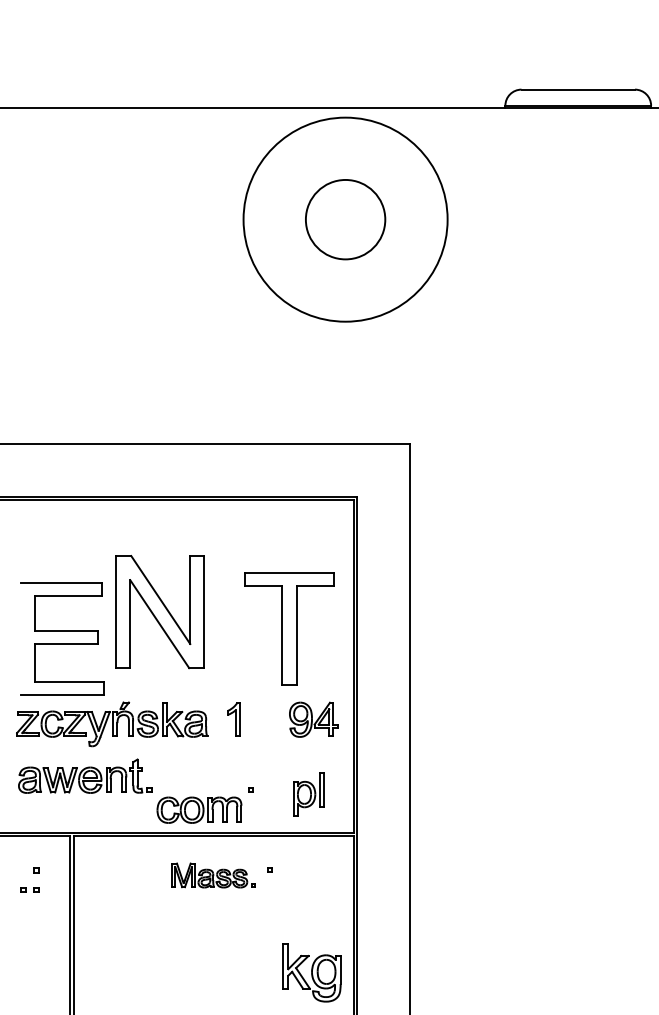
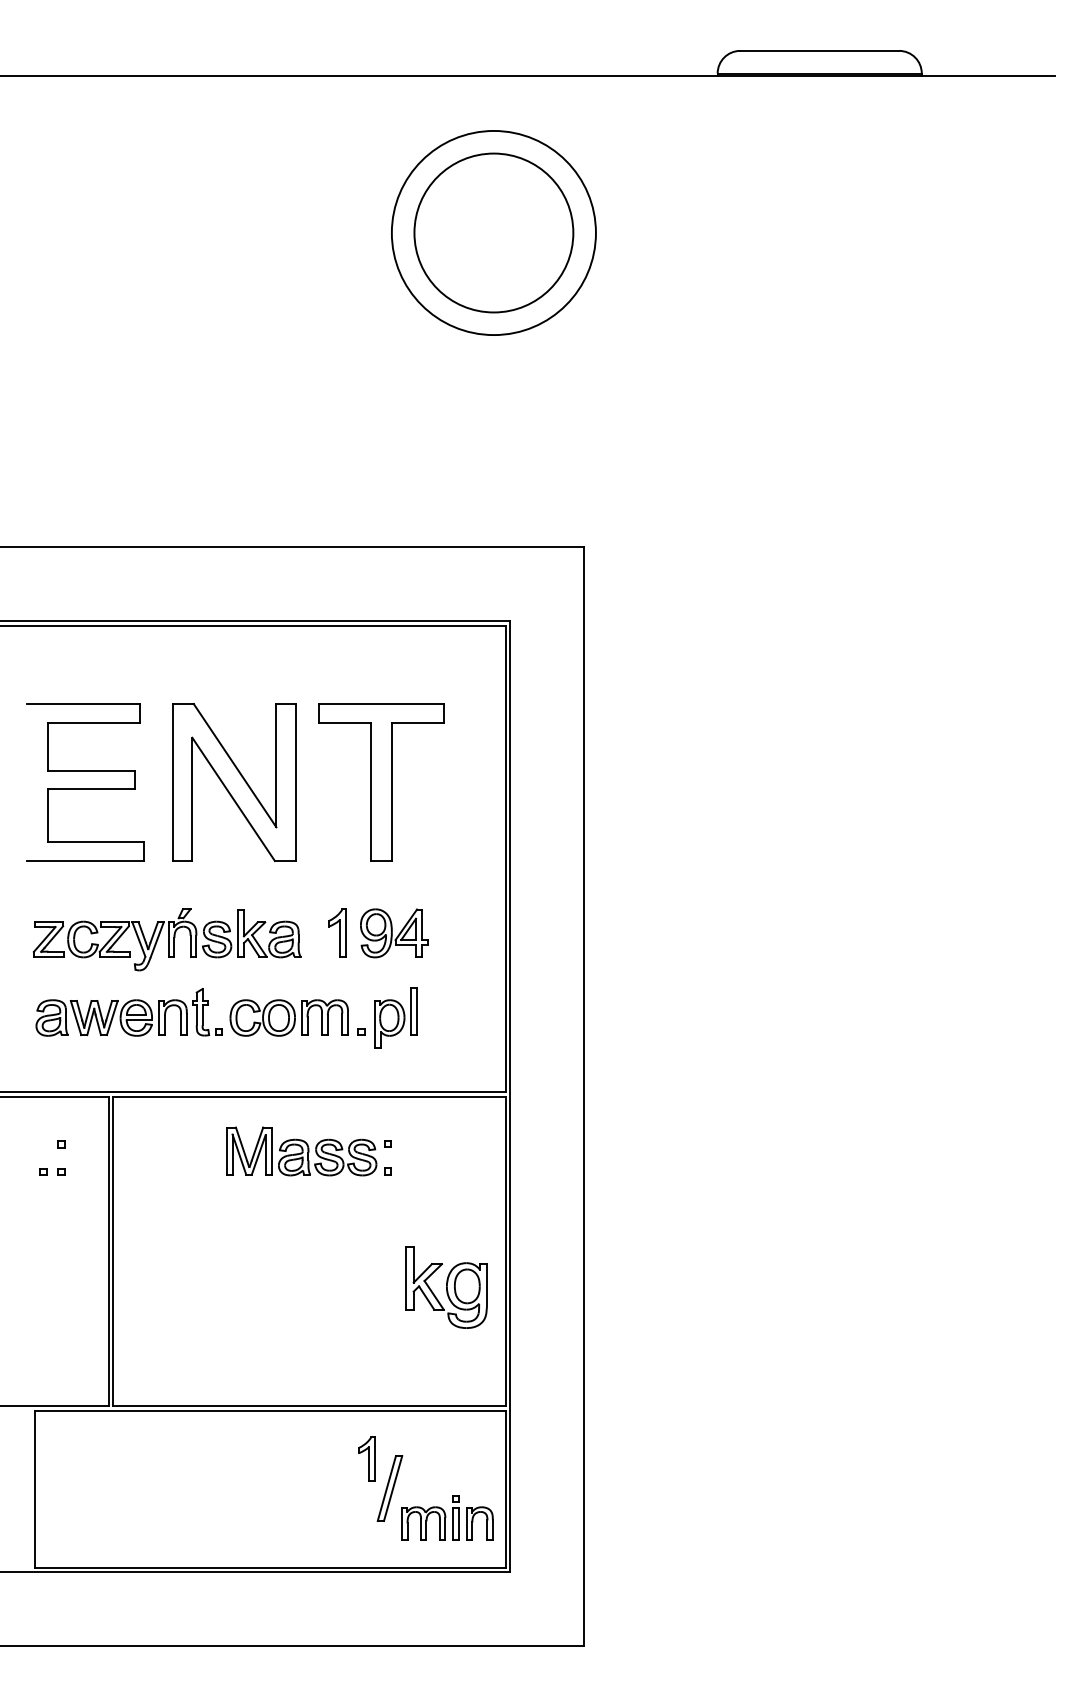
circle: (345, 219) -> (493, 232), size x0.71
circle: (345, 219) -> (493, 232), size x1.43
part: (289, 629) -> (381, 782), moved
part: (62, 639) -> (85, 782), moved
part: (313, 719) -> (394, 933), moved
part: (308, 794) -> (395, 1017), moved
part: (198, 809) -> (288, 1017), moved
part: (213, 875) -> (308, 1151), size x1.43

